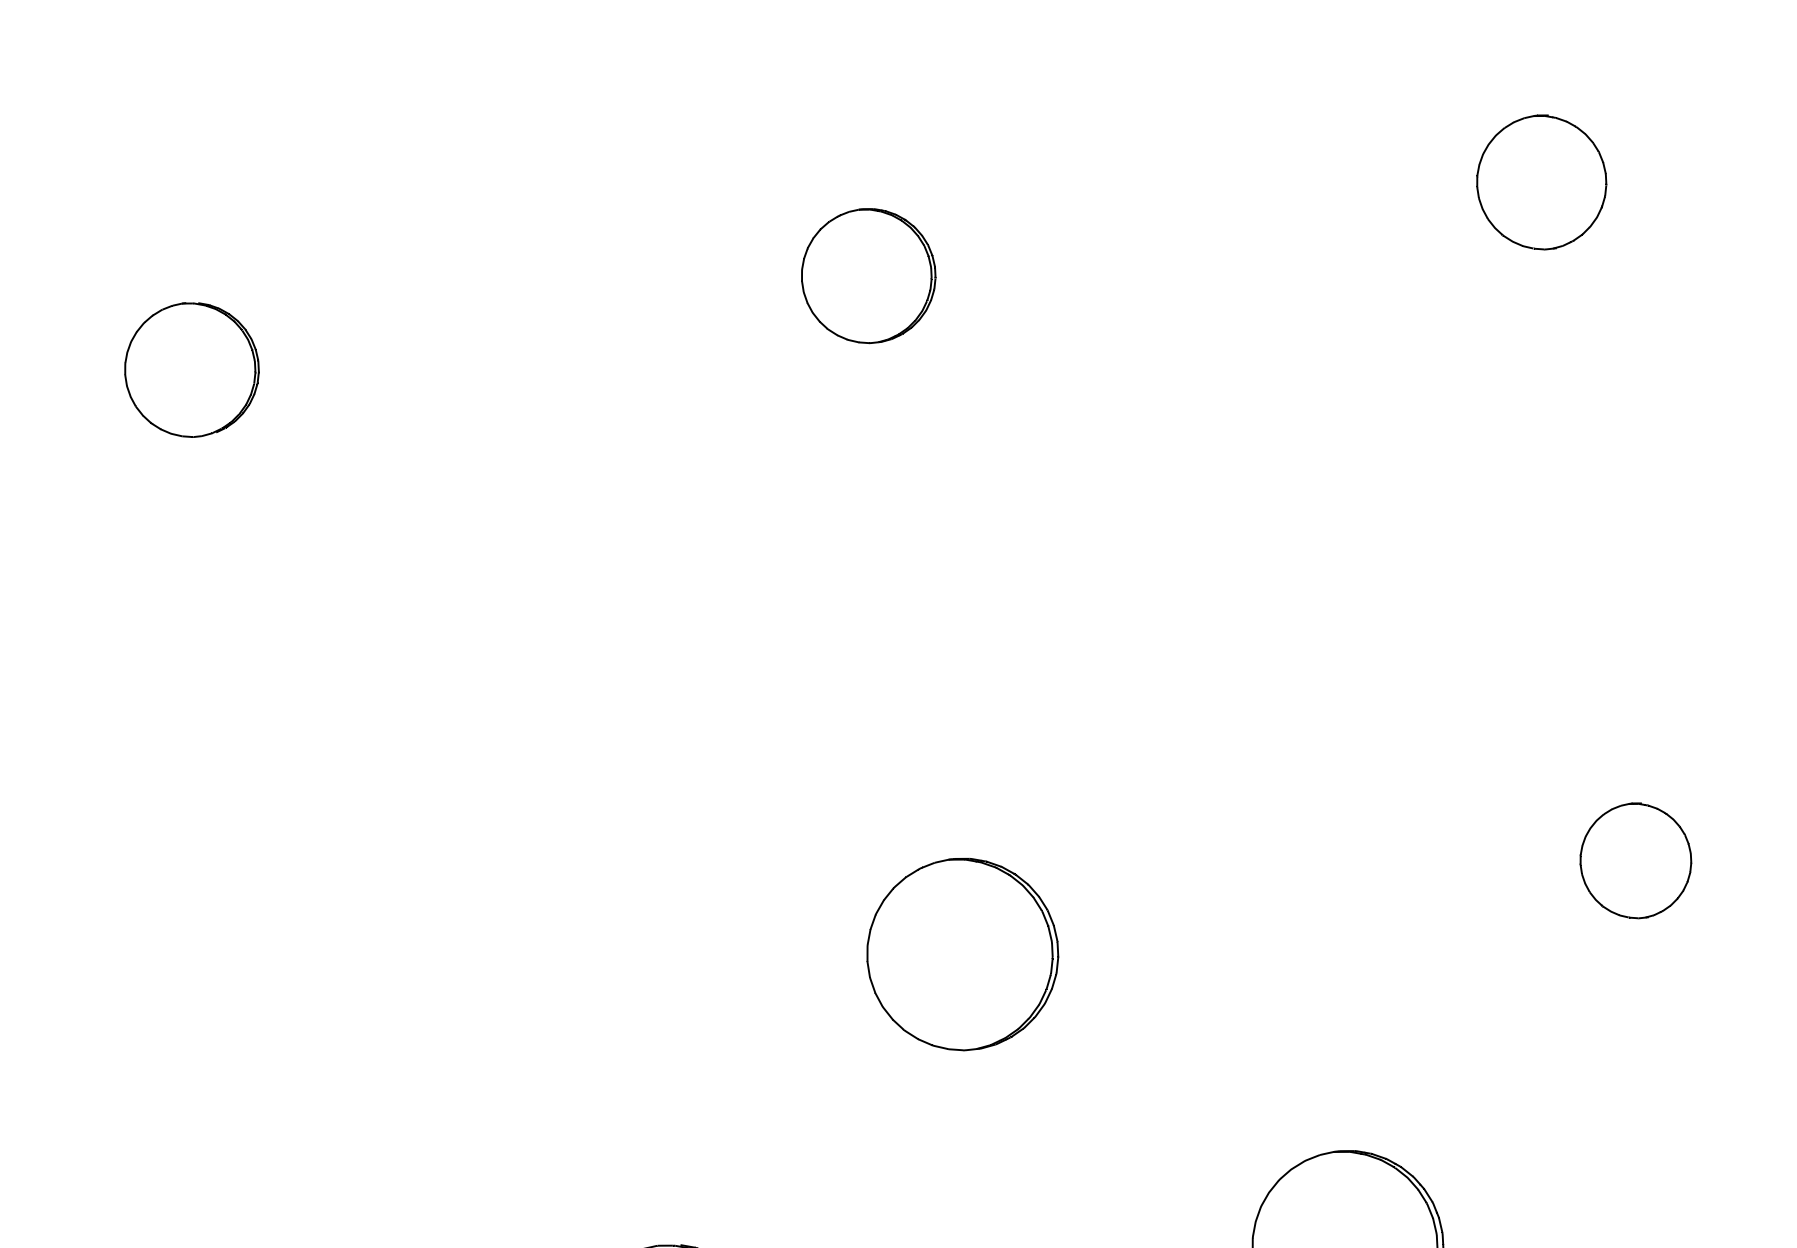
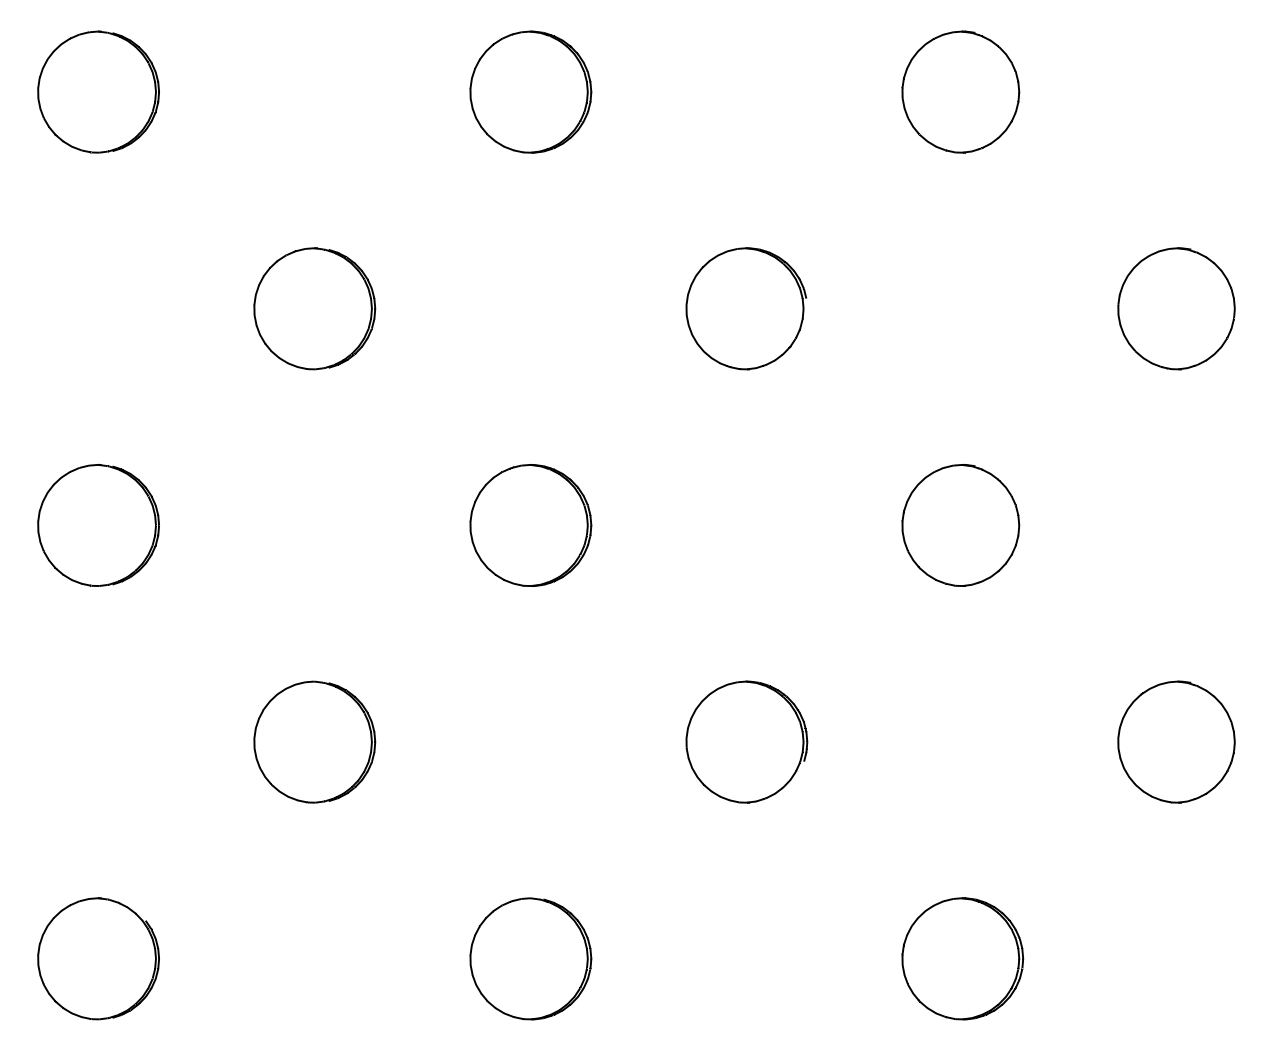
part: (1541, 181) -> (960, 91), size x1.43
part: (867, 275) -> (530, 91), size x1.43
part: (191, 368) -> (98, 91), size x1.43
part: (1253, 567) -> (746, 308), added
part: (576, 661) -> (314, 308), added
part: (1635, 861) -> (960, 525), size x1.67
part: (286, 1048) -> (98, 525), added

